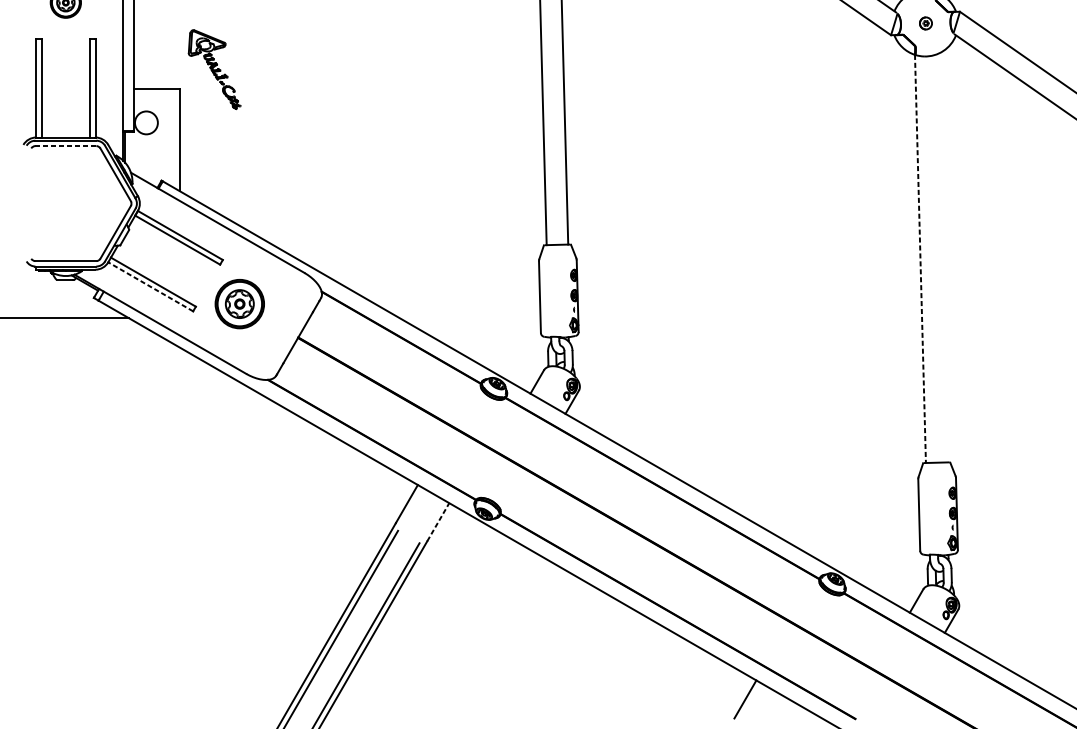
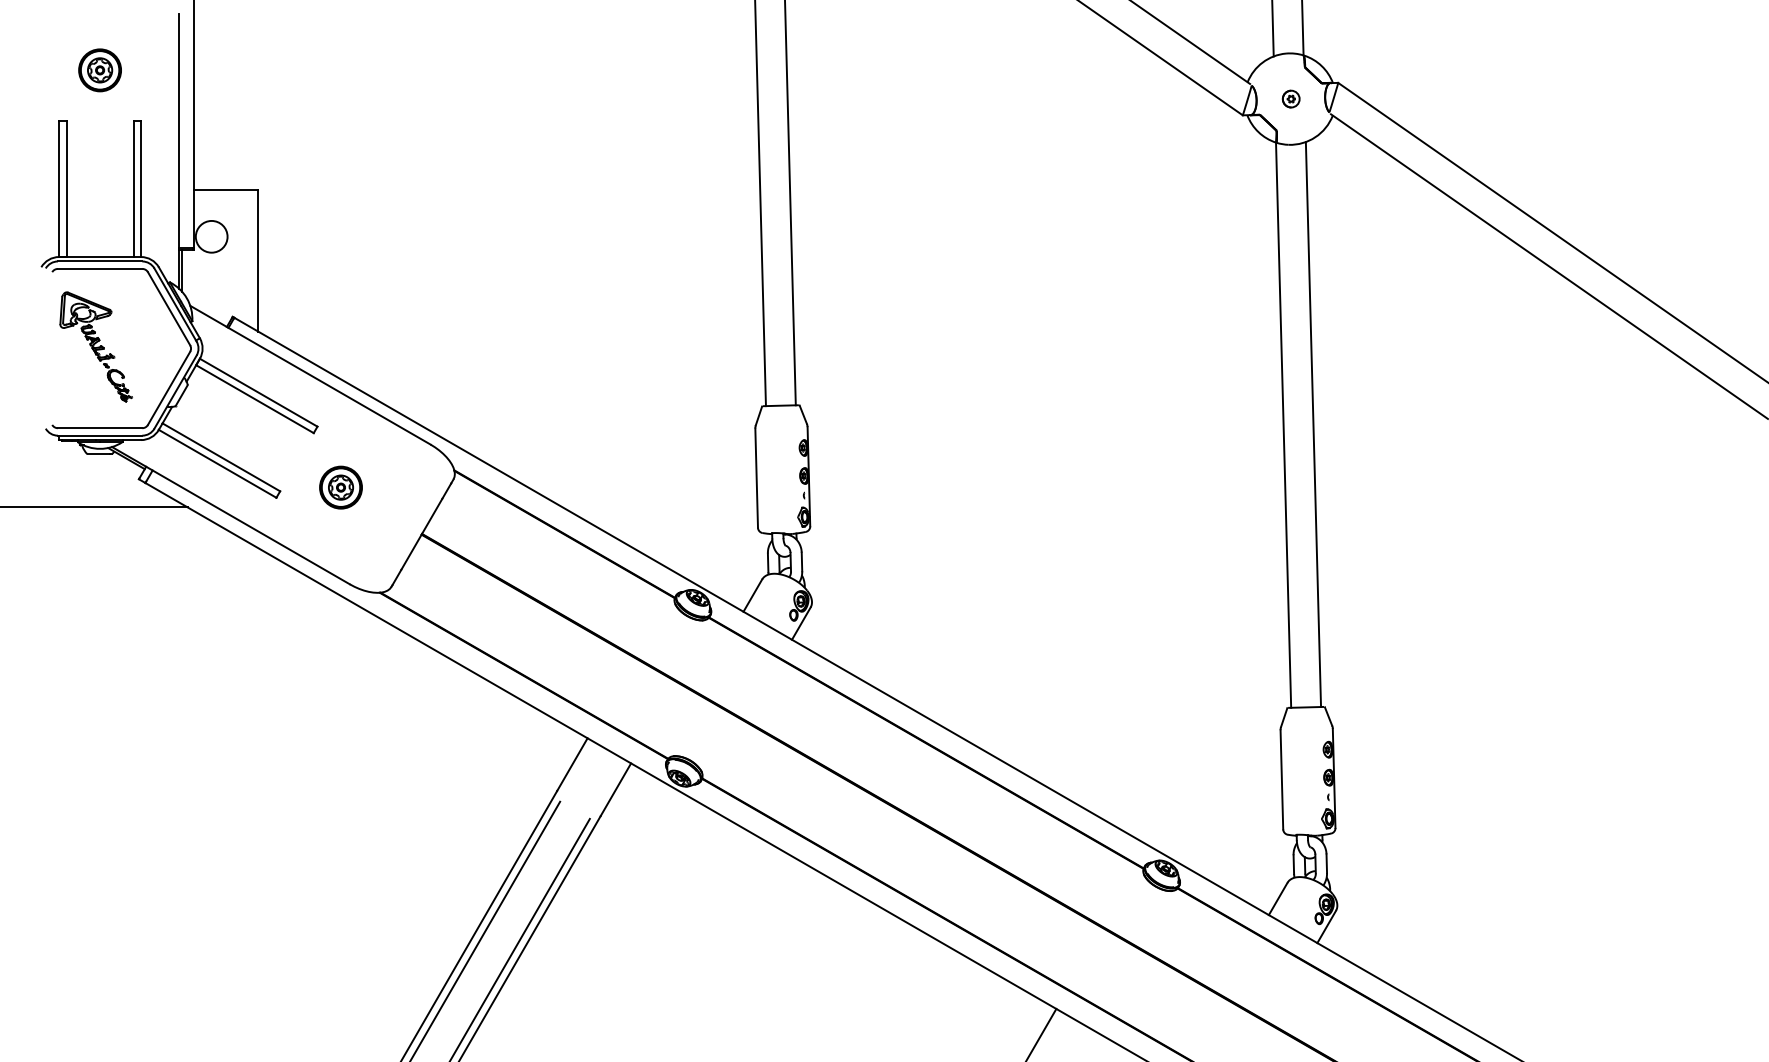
part: (214, 69) -> (95, 346), moved
line: (66, 145) -> (100, 268), dashed -> solid
line: (942, 258) -> (1313, 424), added
line: (920, 259) -> (1283, 425), dashed -> solid
line: (150, 286) -> (217, 463), dashed -> solid
part: (239, 303) -> (340, 487), size x0.62
line: (438, 522) -> (616, 789), dashed -> solid

